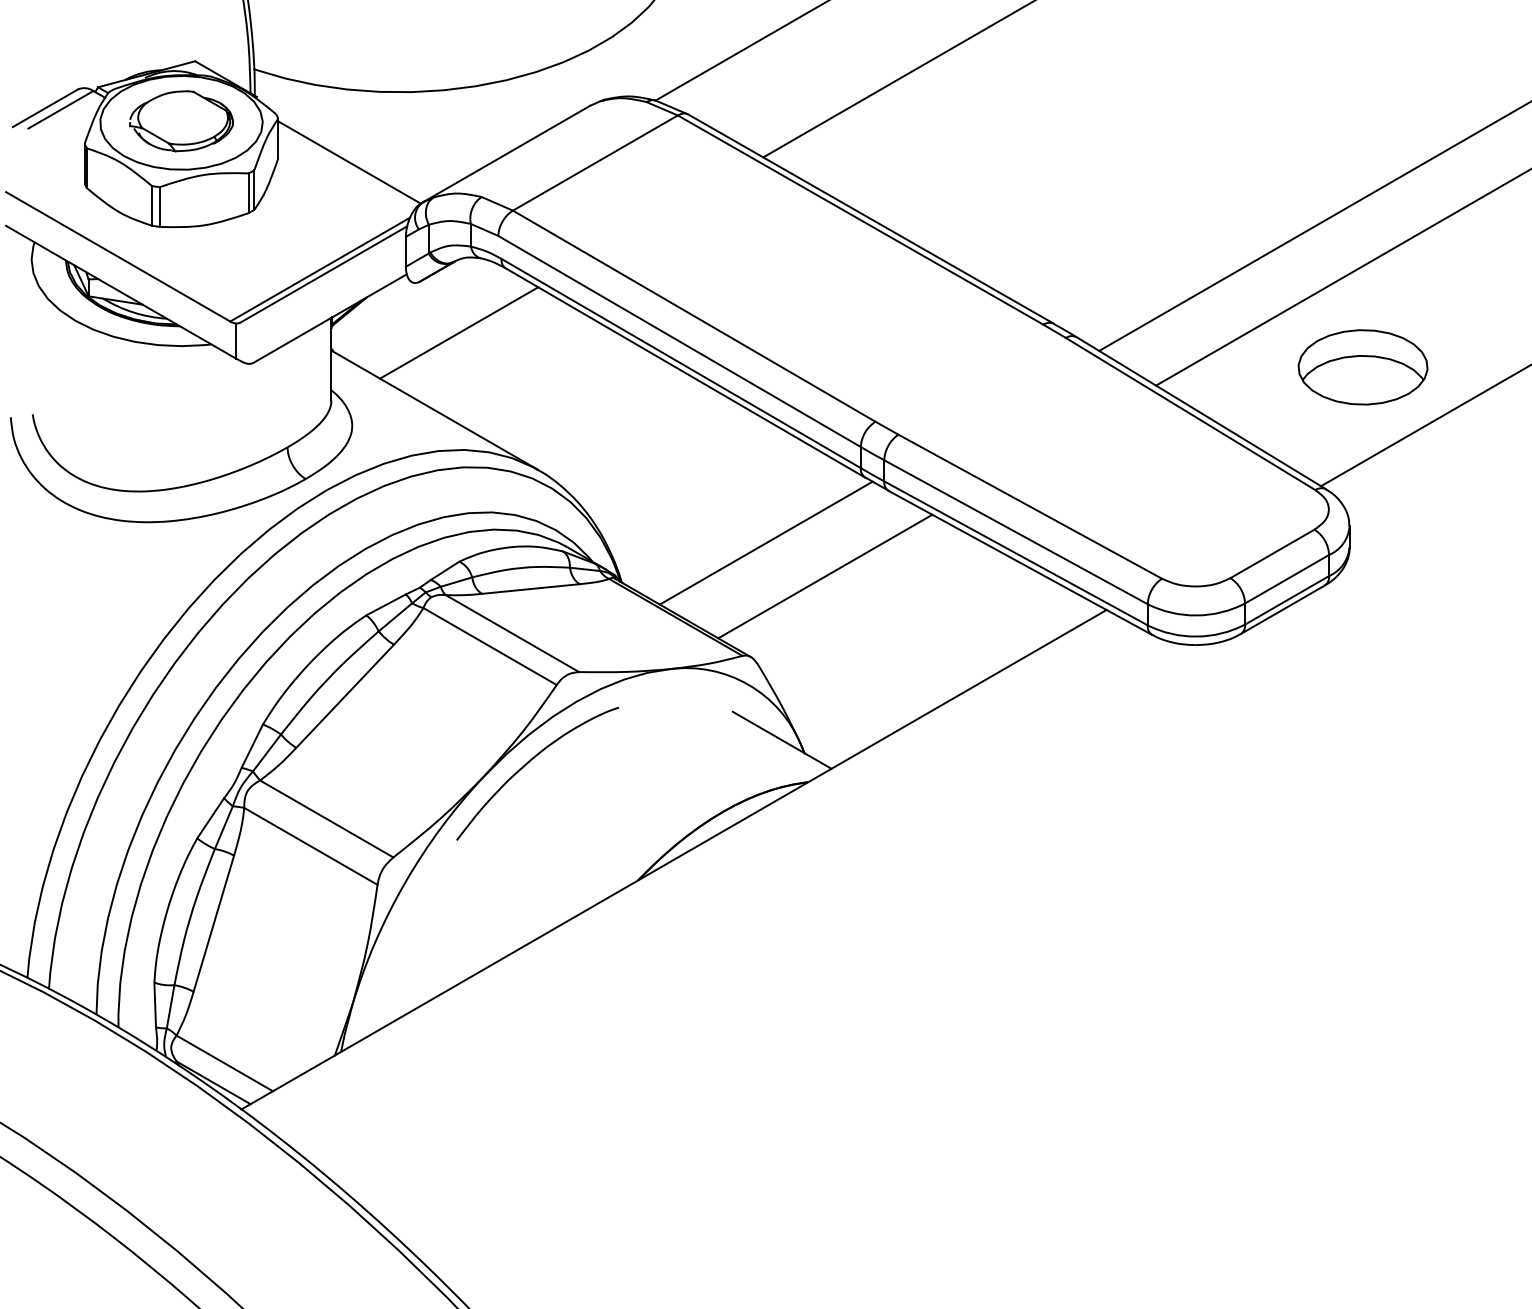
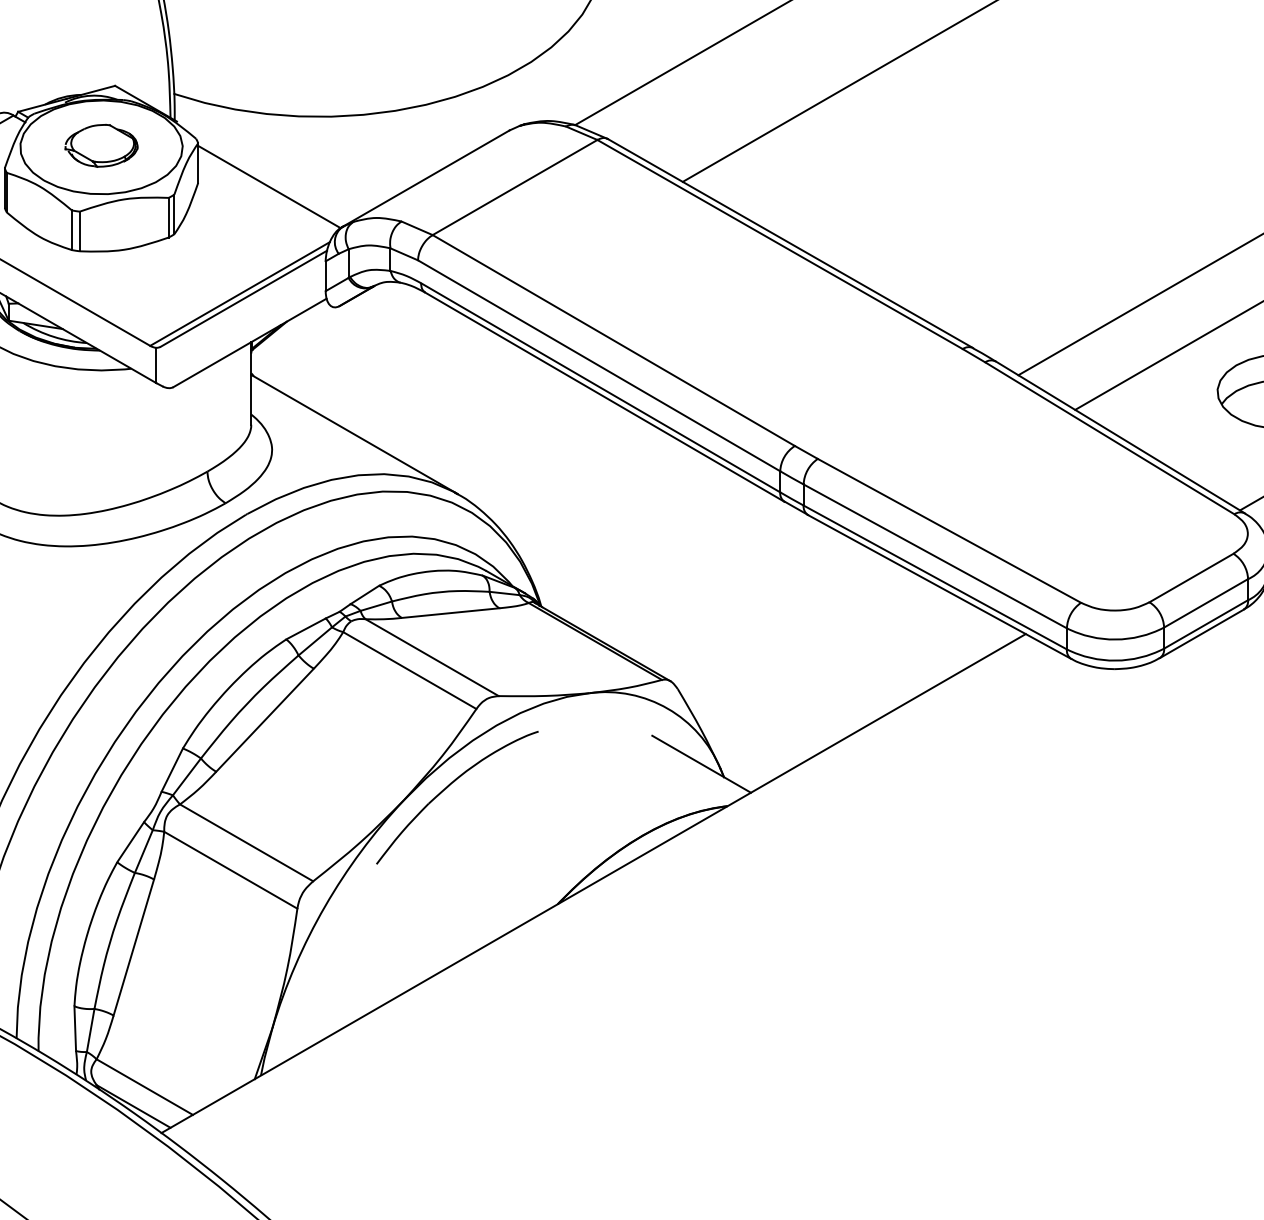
part: (181, 121) -> (101, 146), size x0.7
line: (459, 332) -> (379, 356), removed
line: (765, 542) -> (684, 566), removed
line: (825, 576) -> (744, 600), removed

